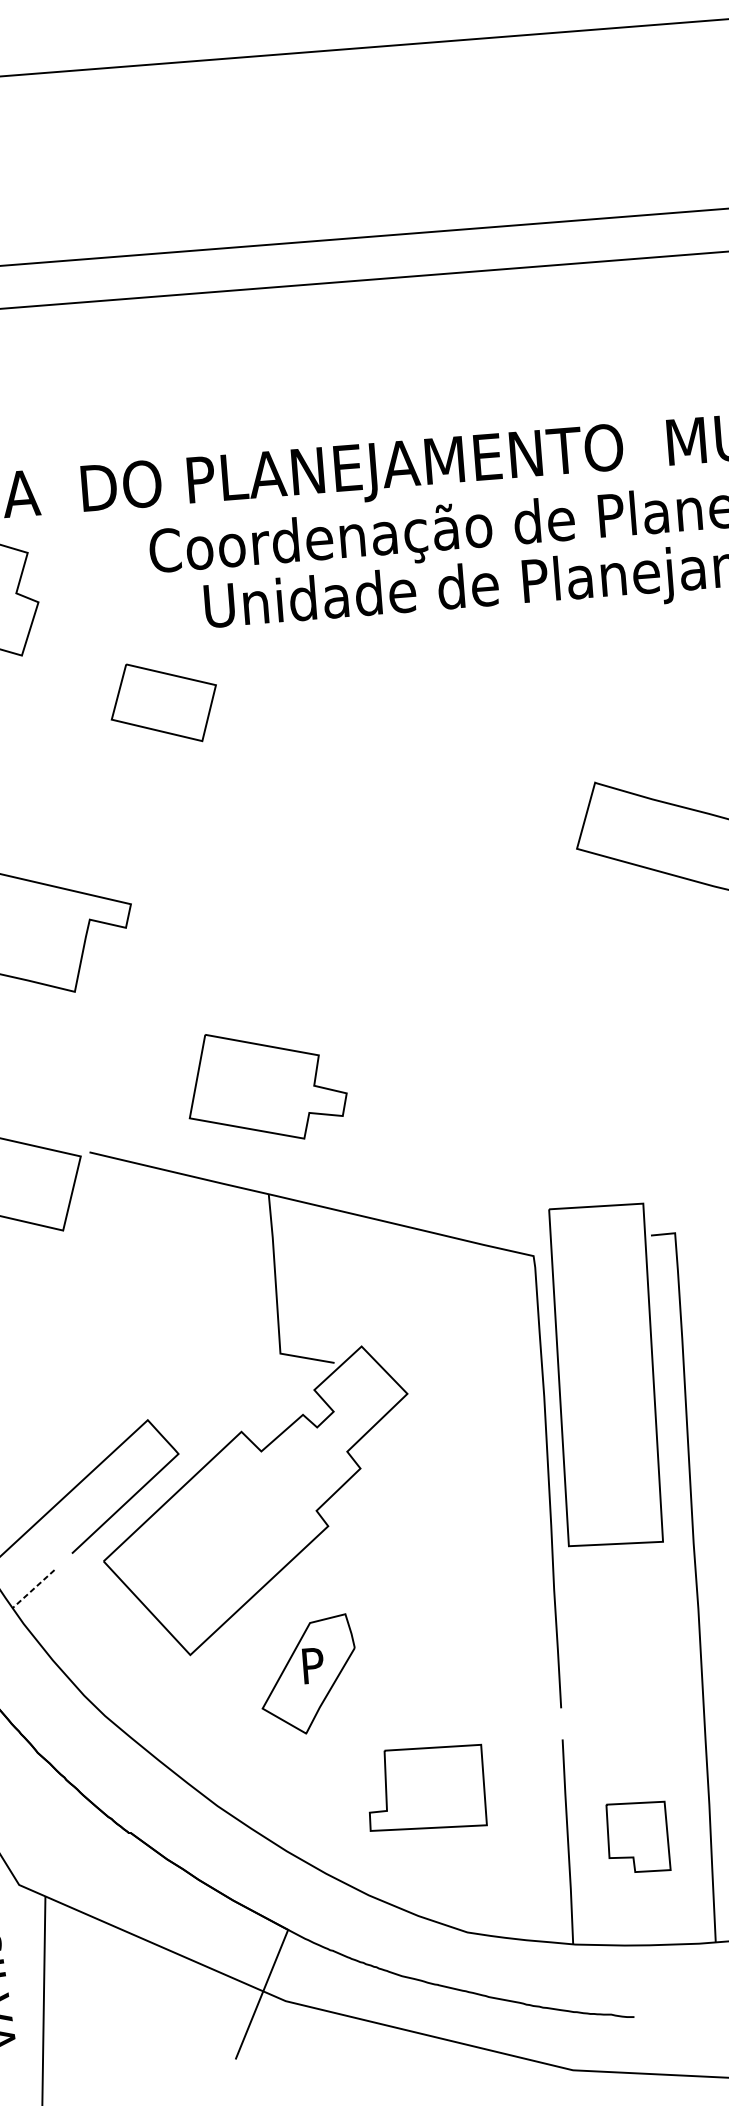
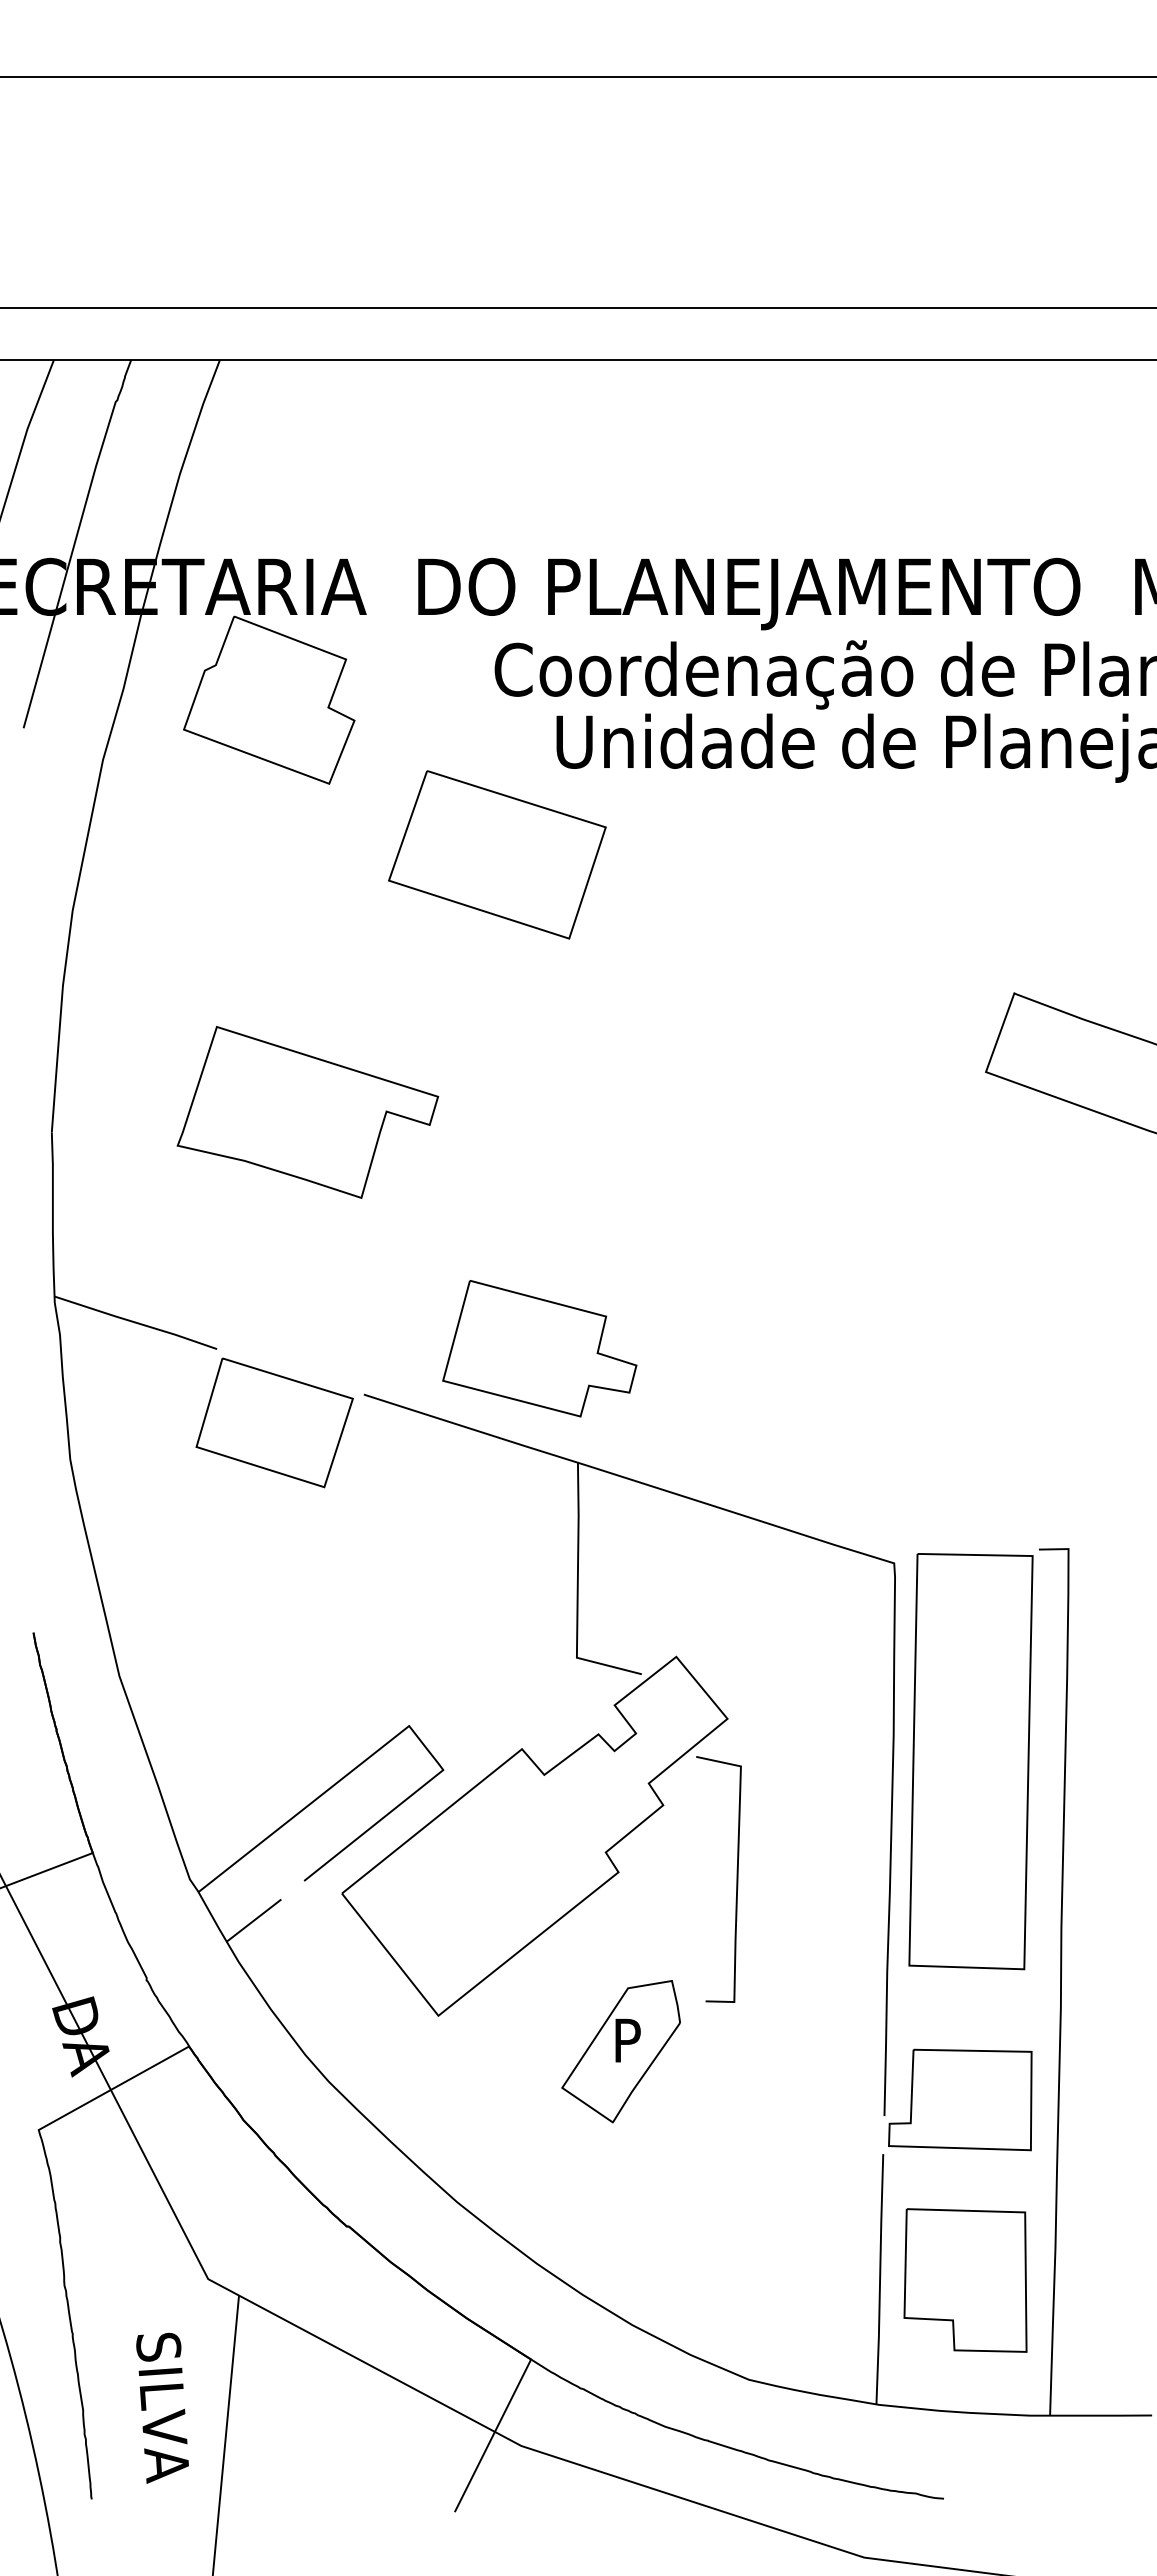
part: (163, 702) -> (497, 854), size x1.67
part: (266, 1085) -> (539, 1348), moved
part: (605, 1375) -> (970, 1761), moved
curve: (425, 1524) -> (736, 1879), added
line: (33, 1589) -> (254, 1920), dashed -> solid
part: (307, 1675) -> (620, 2051), moved
part: (426, 1788) -> (960, 2099), moved
part: (637, 1837) -> (965, 2280), size x1.67

